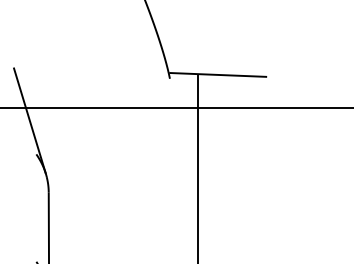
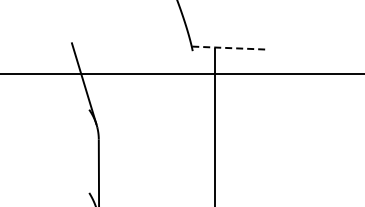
line: (218, 75) -> (230, 48), solid -> dashed

